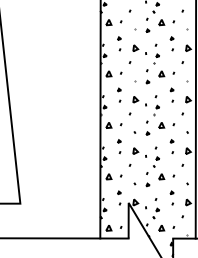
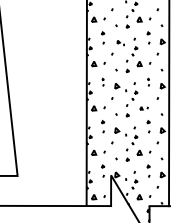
part: (139, 49) -> (120, 42), size x0.6
part: (119, 94) -> (103, 81), size x0.6
part: (171, 94) -> (148, 81), size x0.6
part: (166, 125) -> (143, 108), size x0.6

